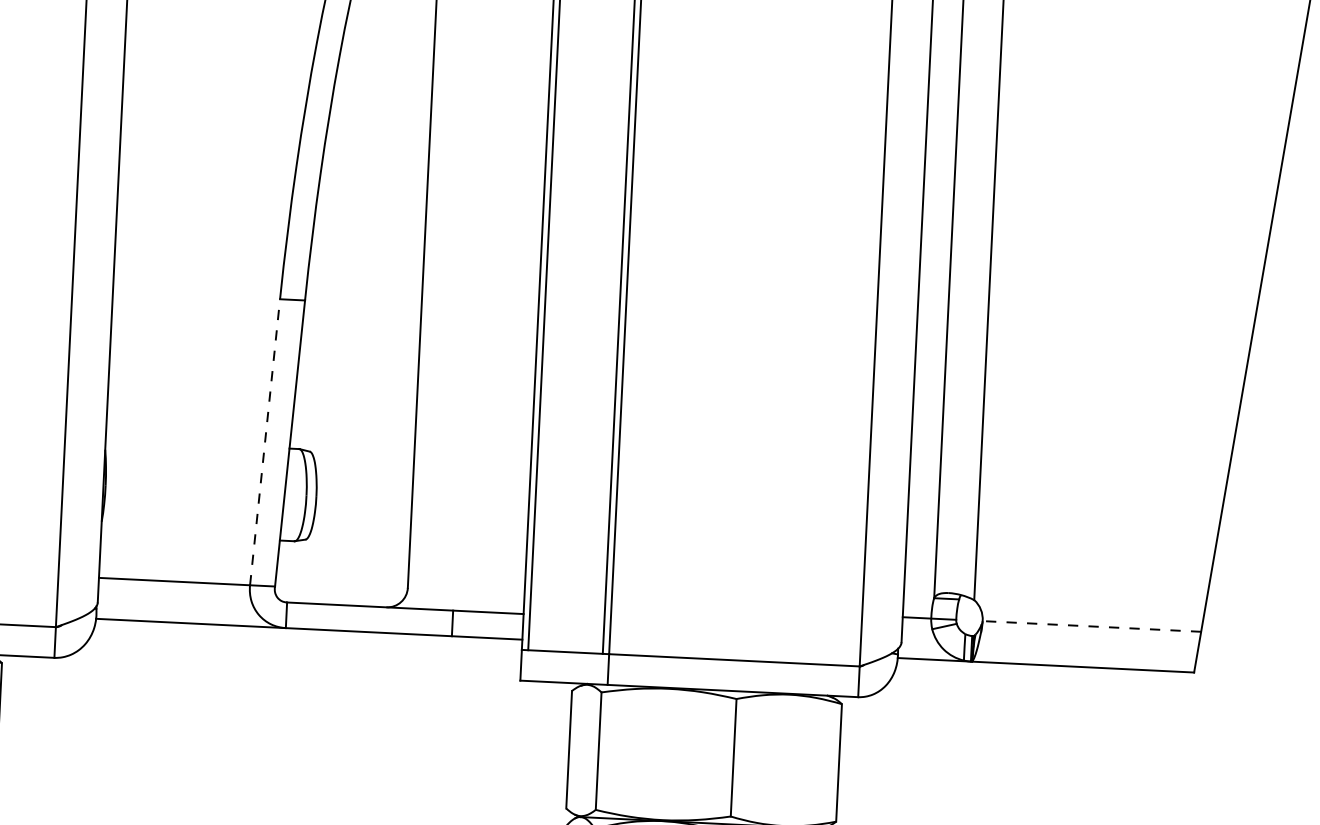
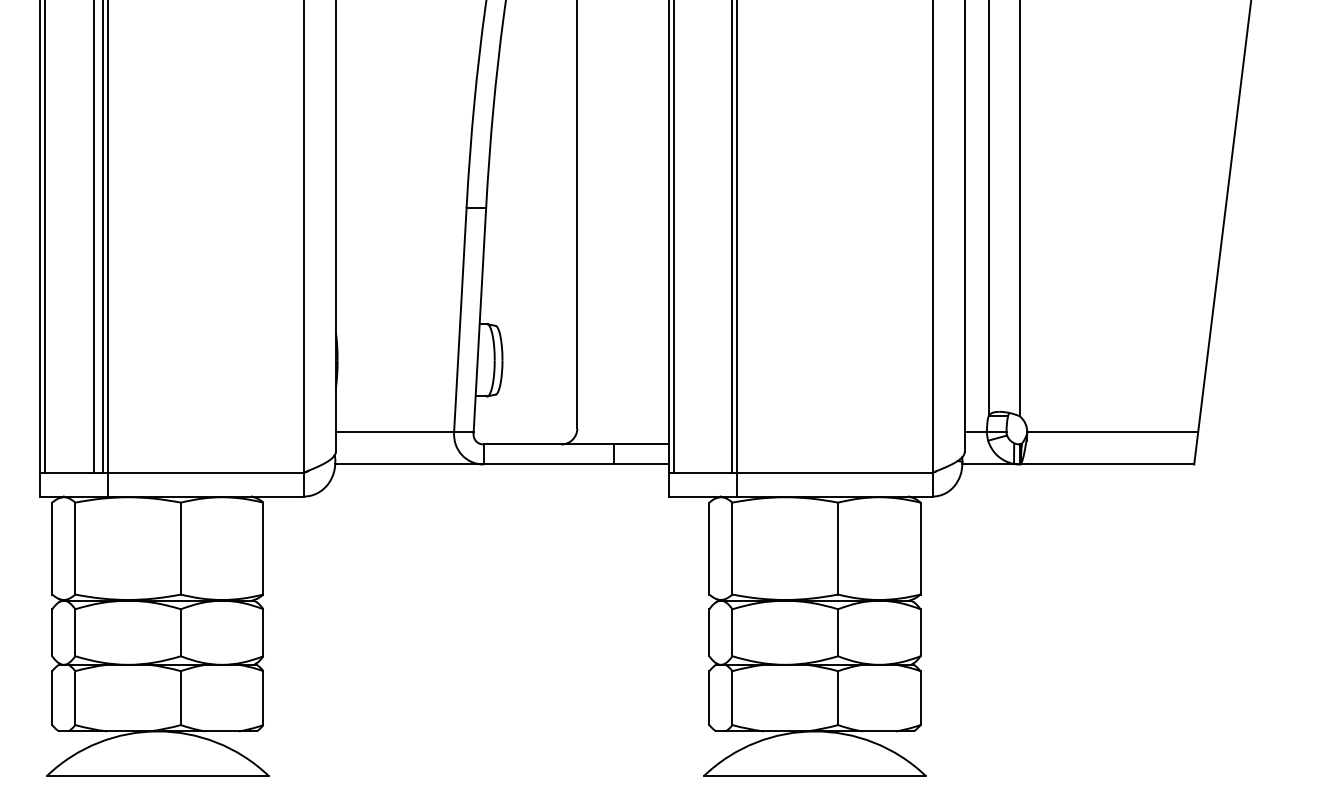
line: (265, 441) -> (460, 319), dashed -> solid
line: (1091, 626) -> (1112, 432), dashed -> solid

